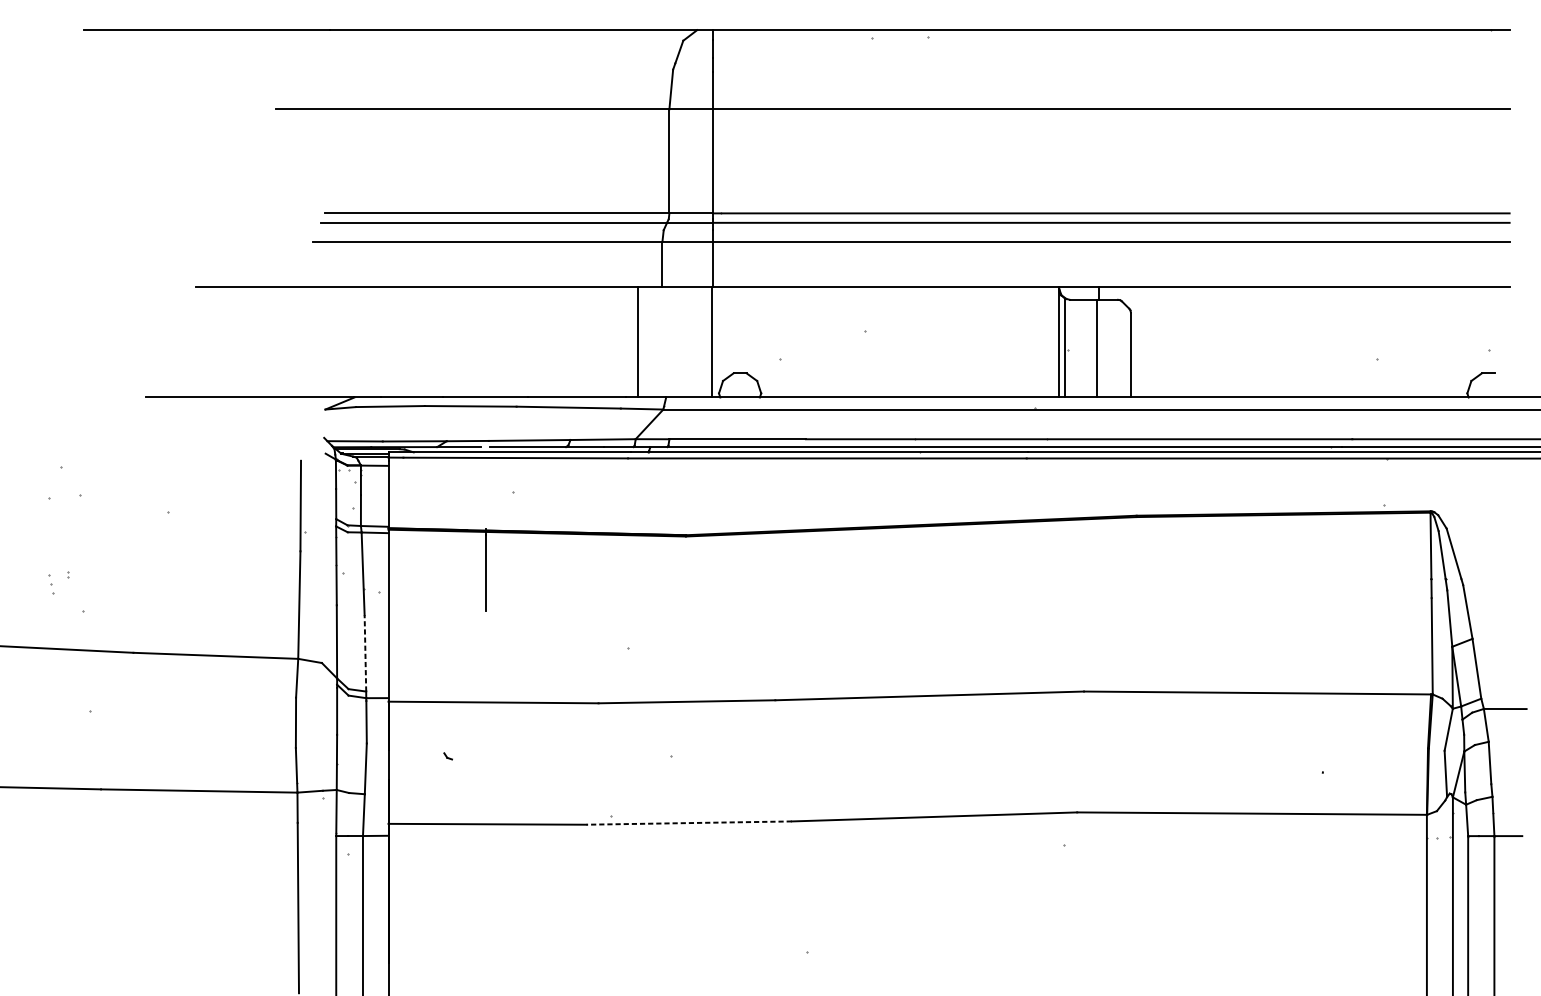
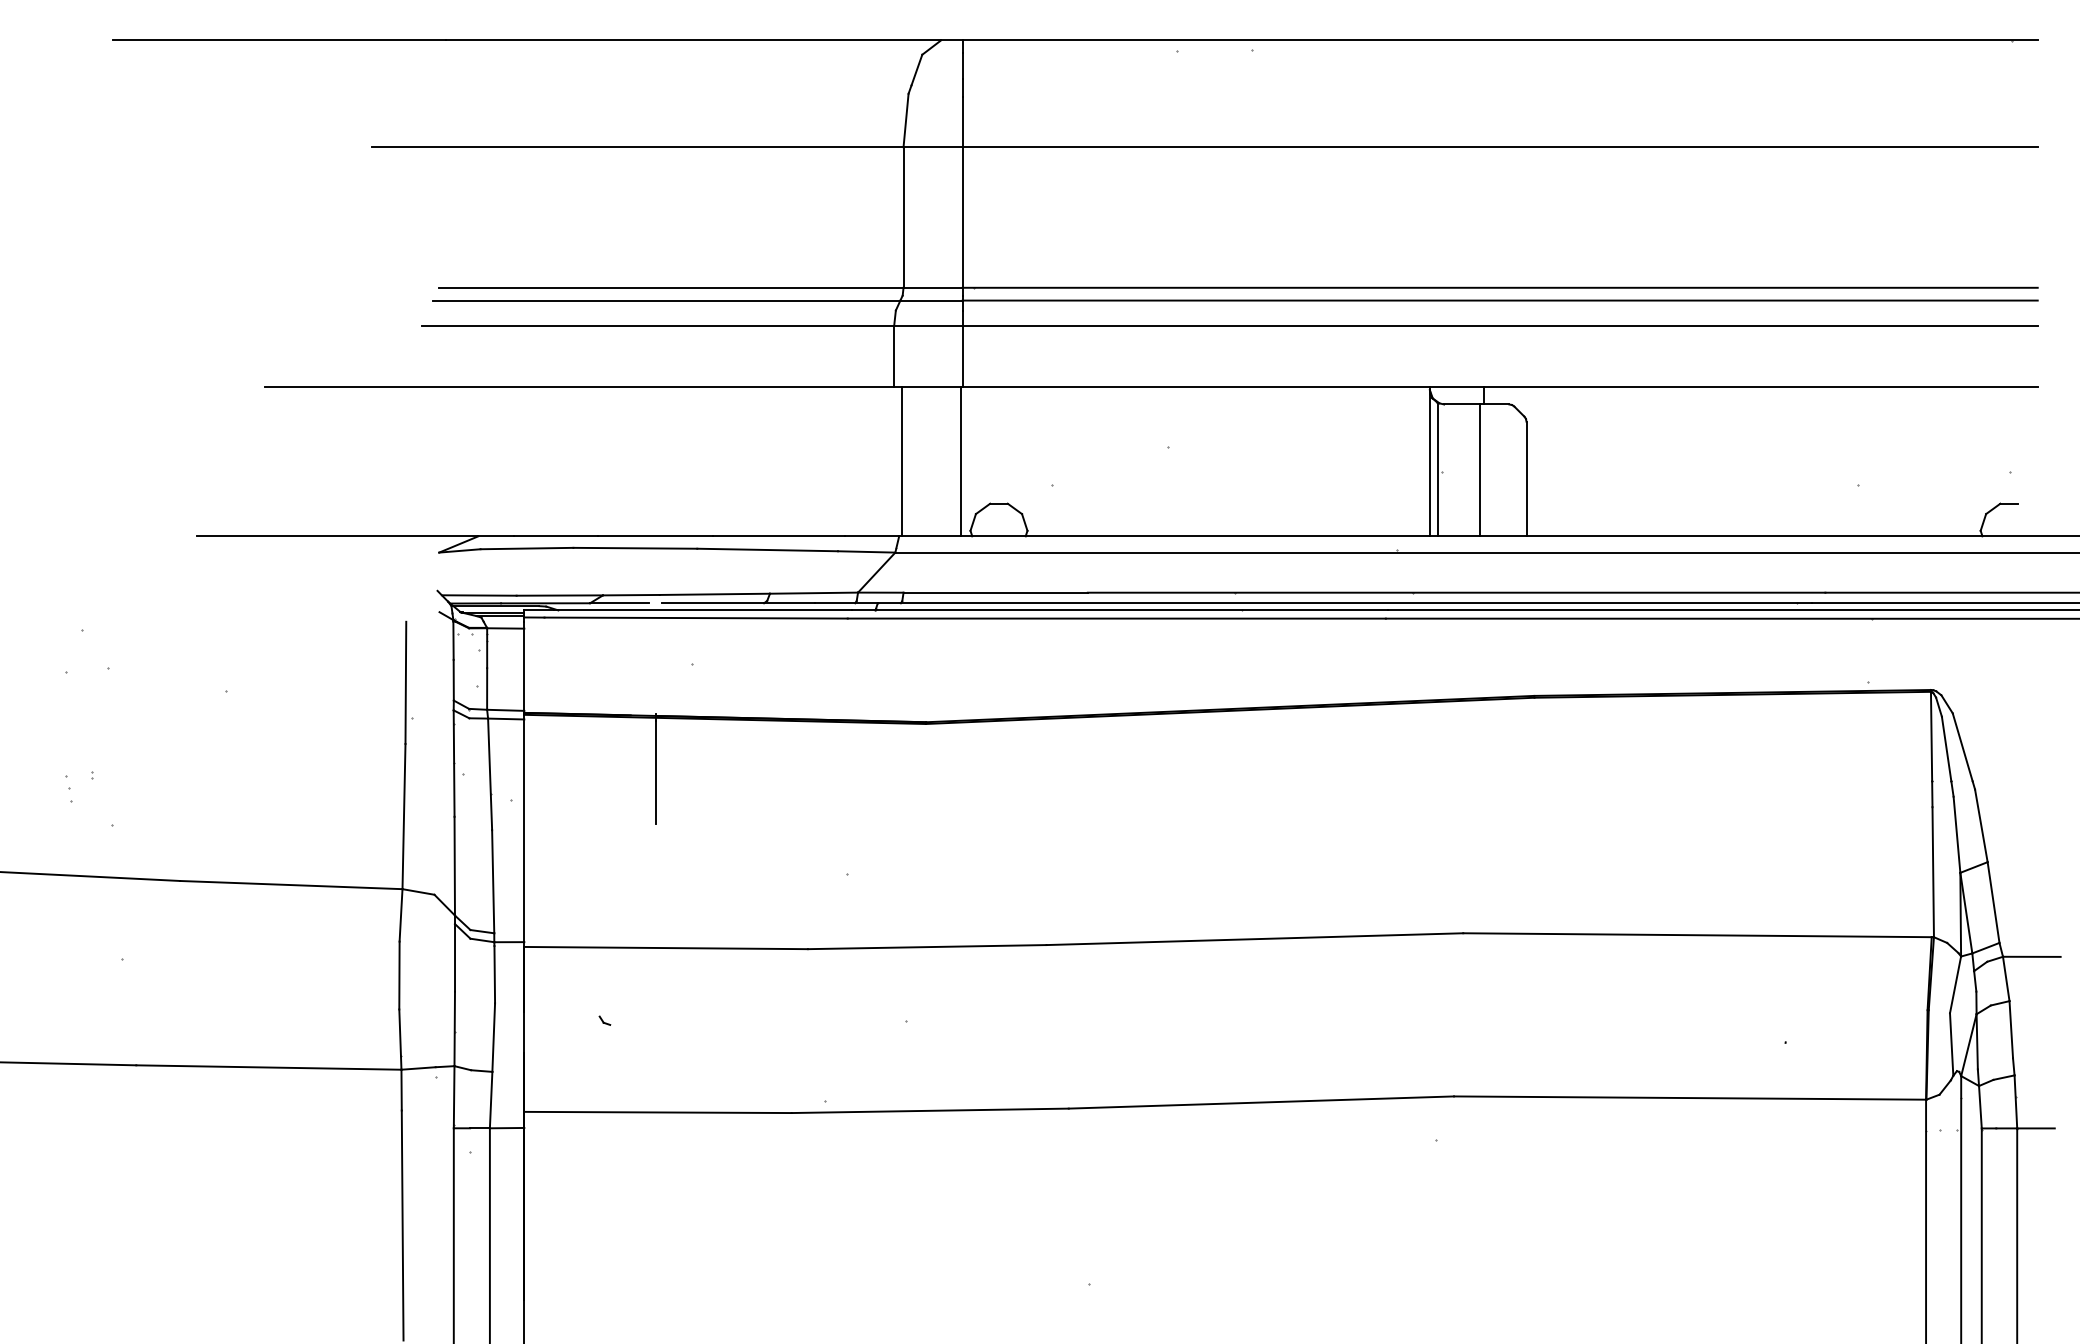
line: (637, 342) -> (901, 461), moved
line: (365, 653) -> (493, 881), dashed -> solid
line: (689, 822) -> (930, 1110), dashed -> solid

